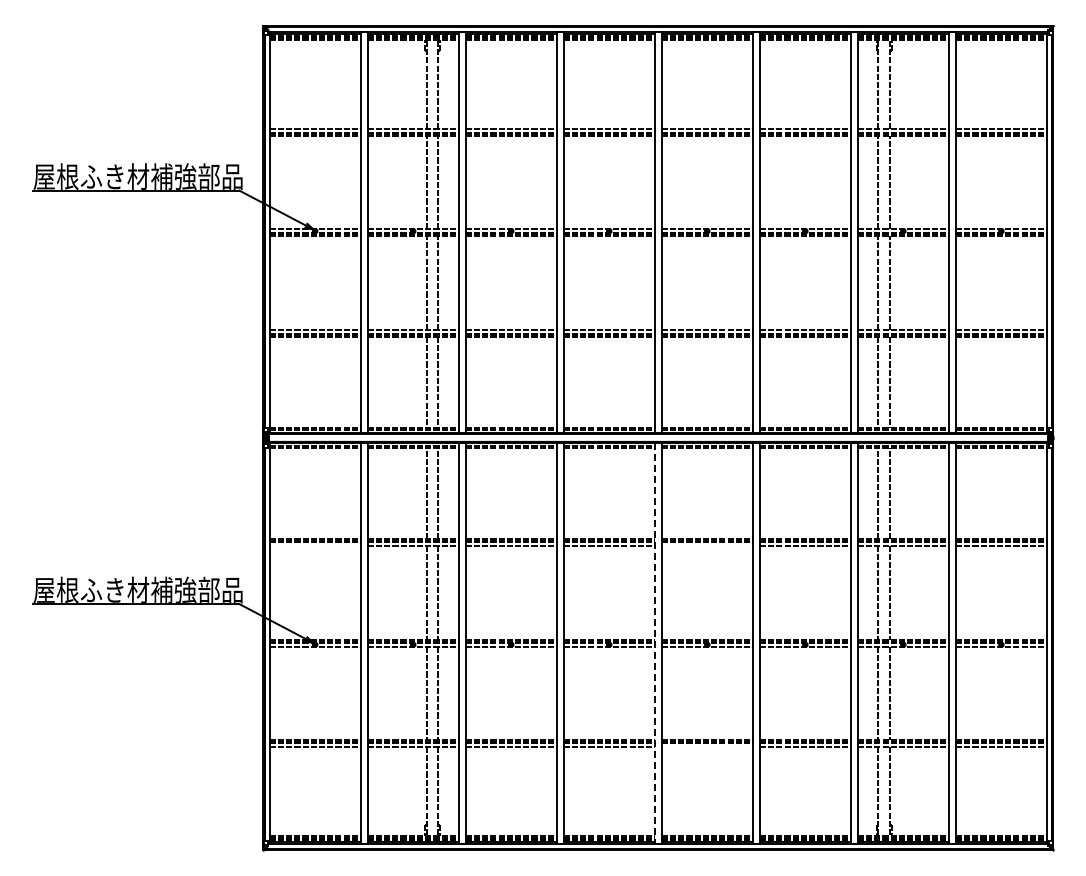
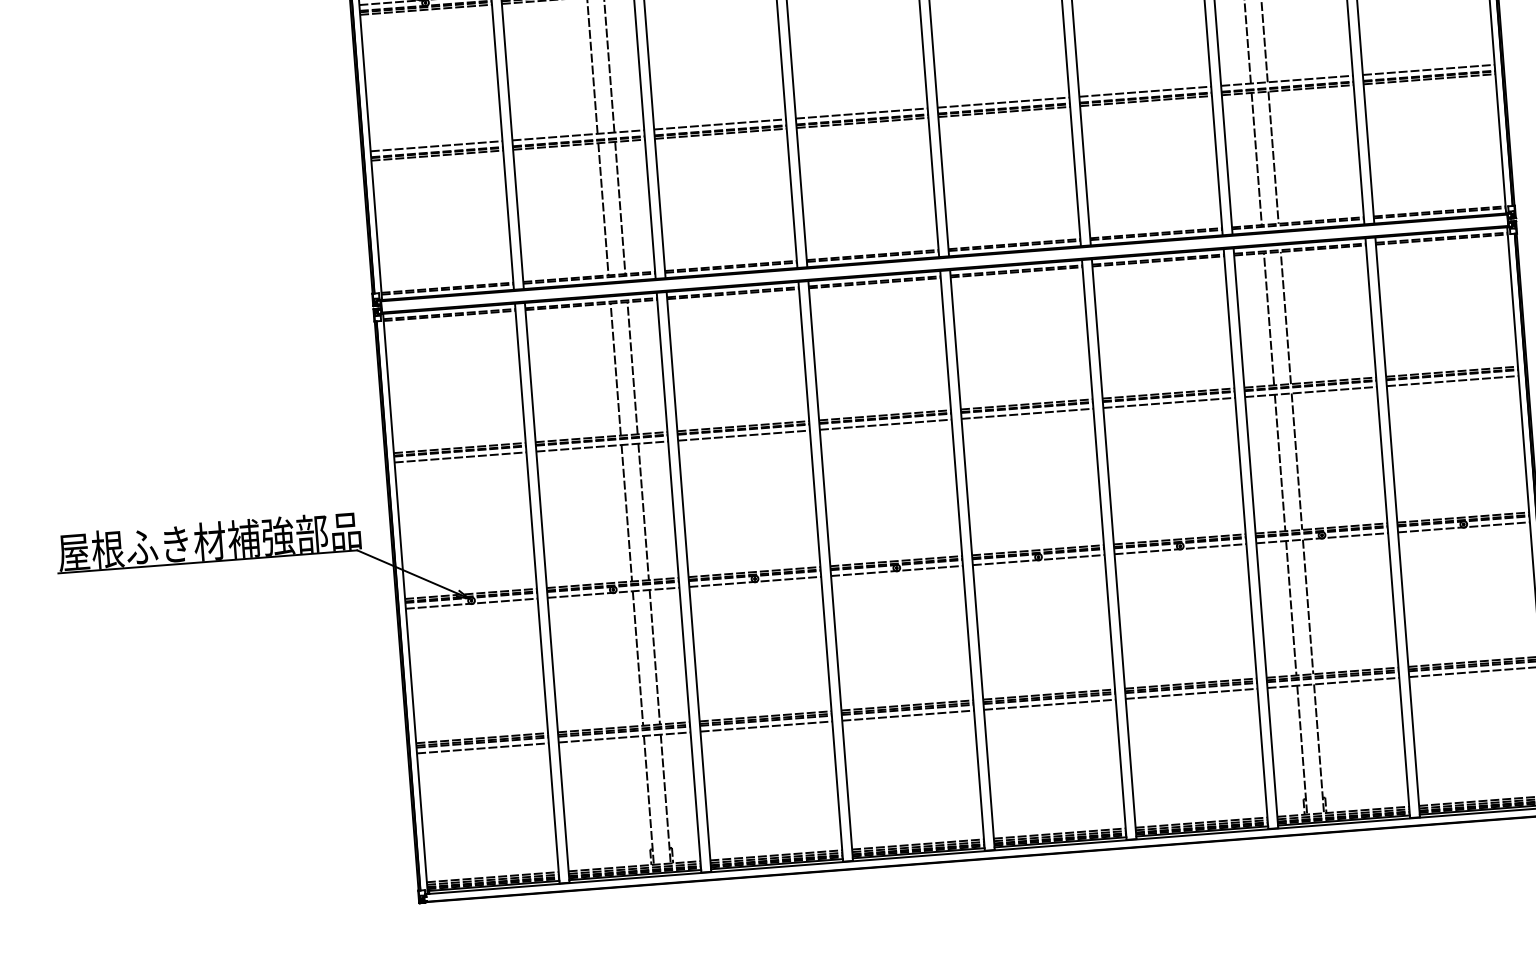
line: (314, 545) -> (459, 457), added
line: (707, 545) -> (1027, 413), added
line: (654, 643) -> (962, 561), dashed -> solid
line: (707, 746) -> (1050, 704), added

